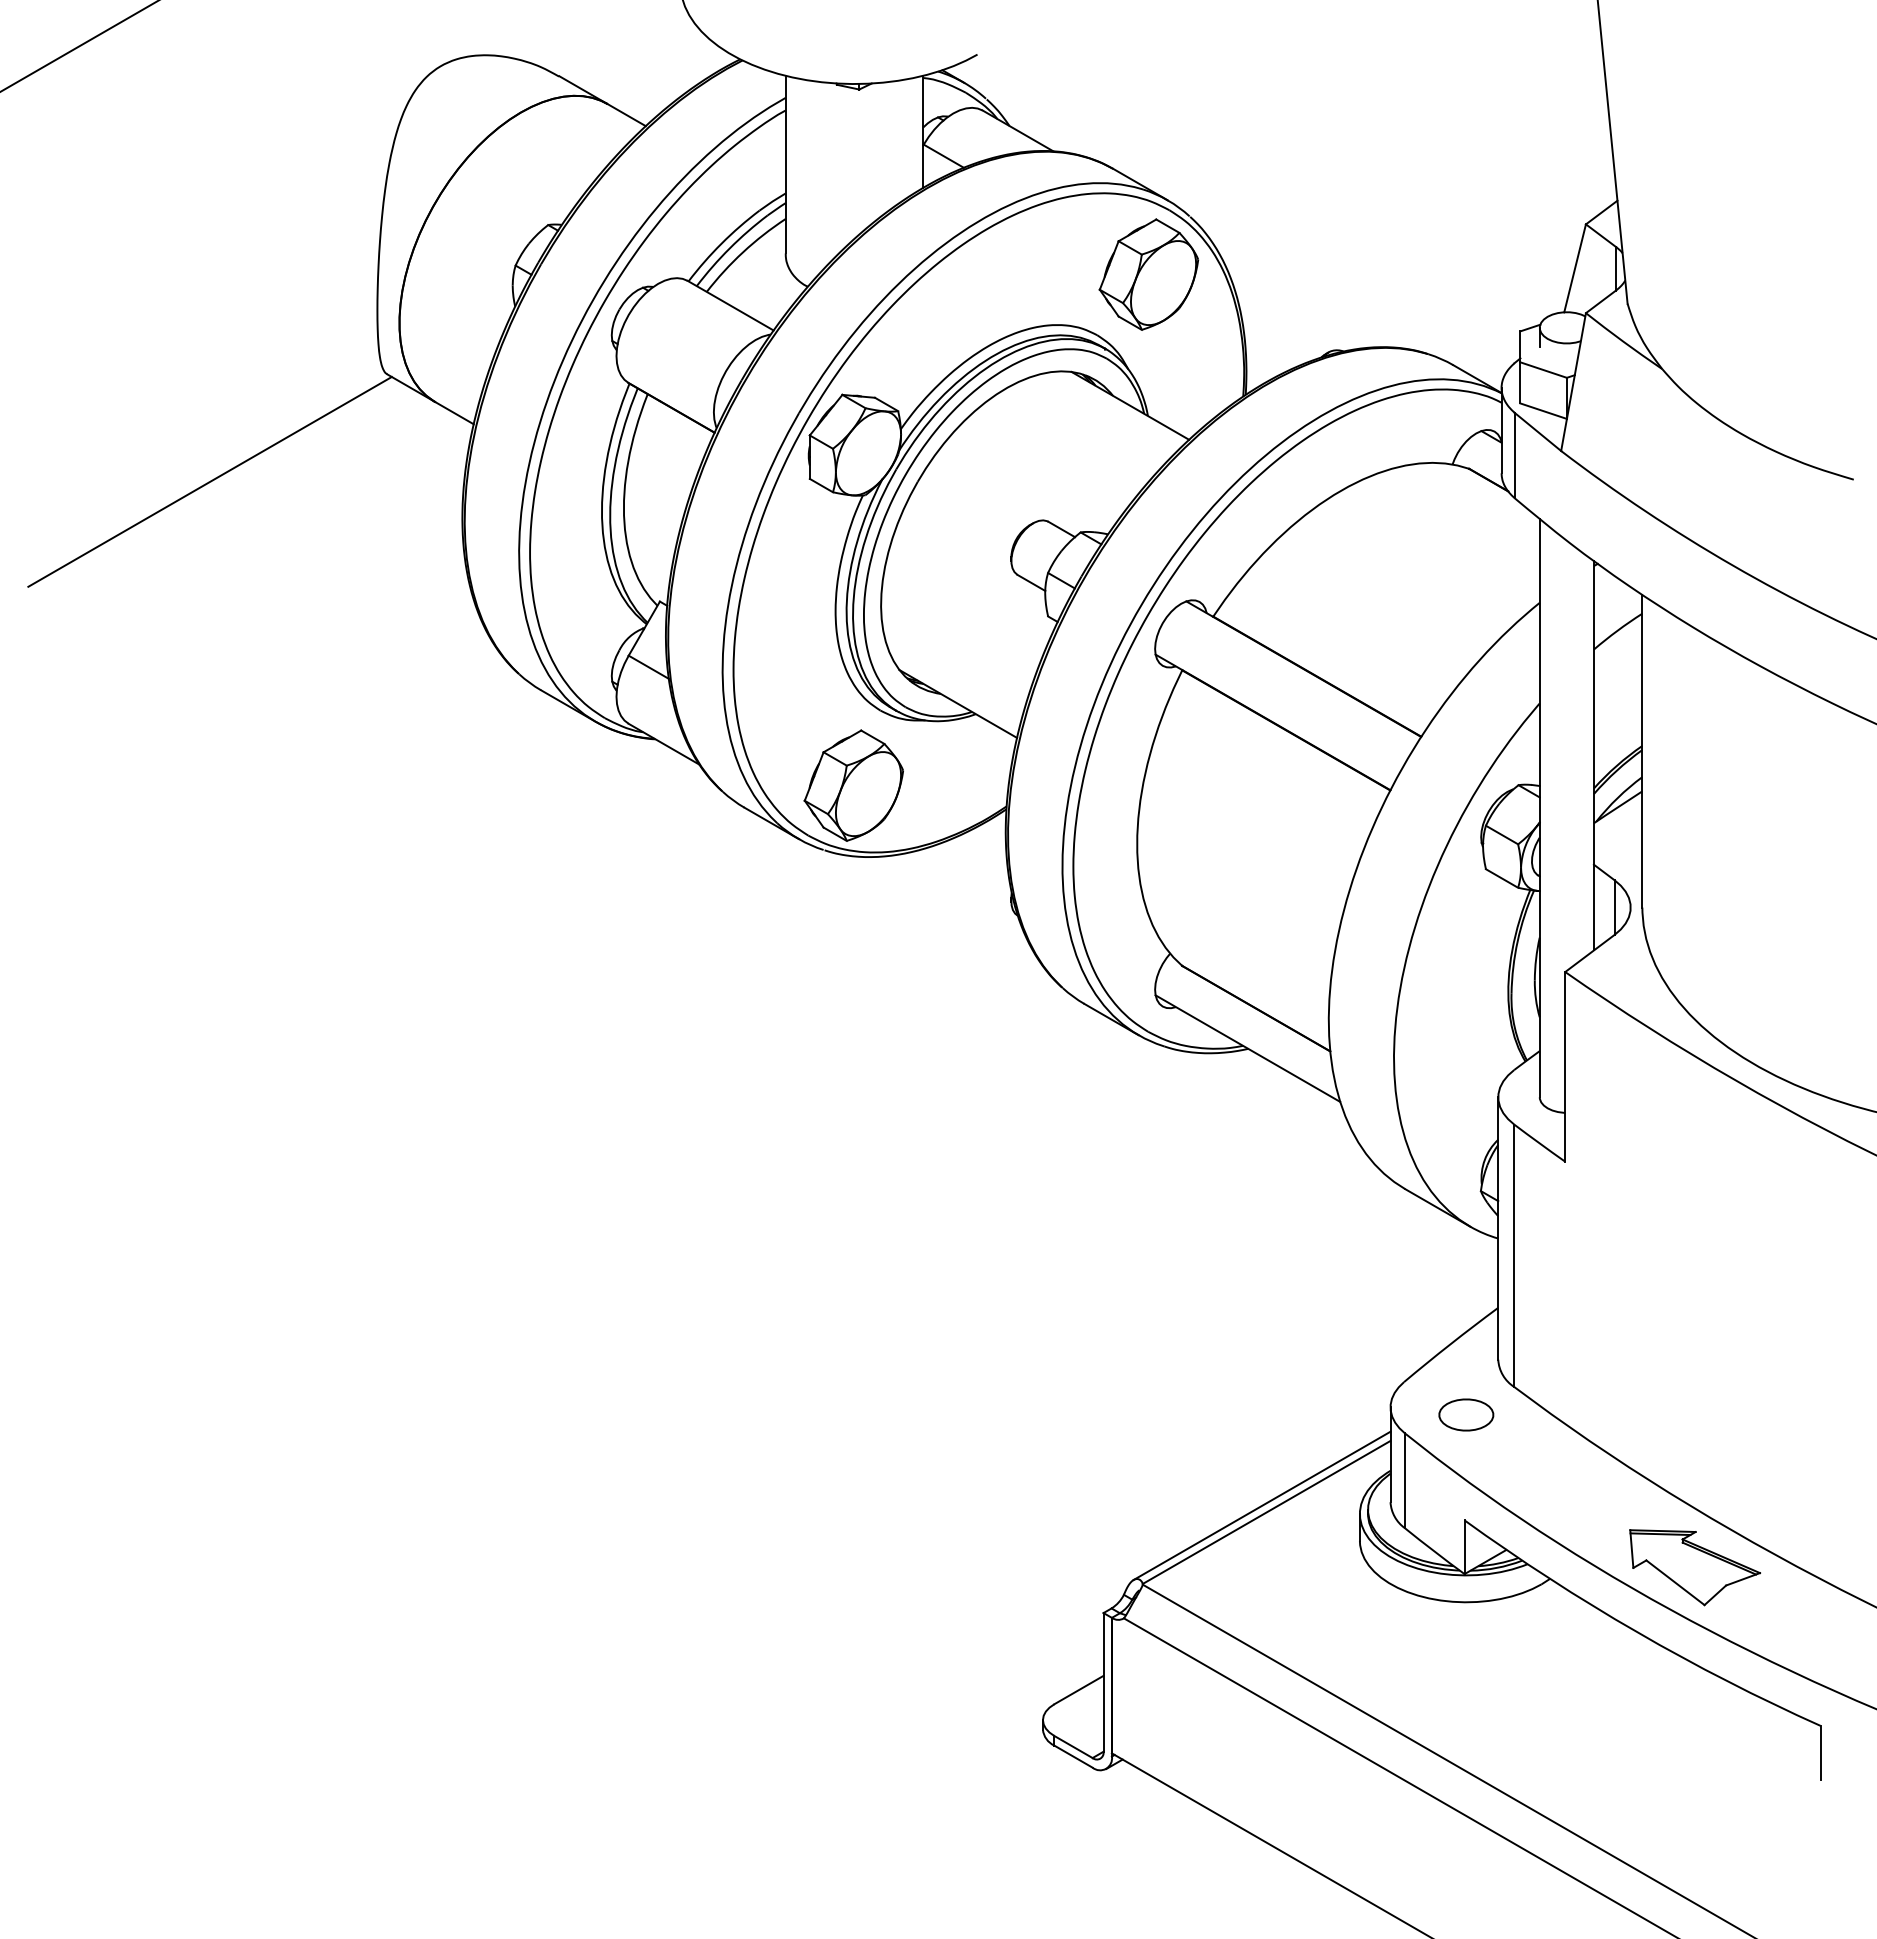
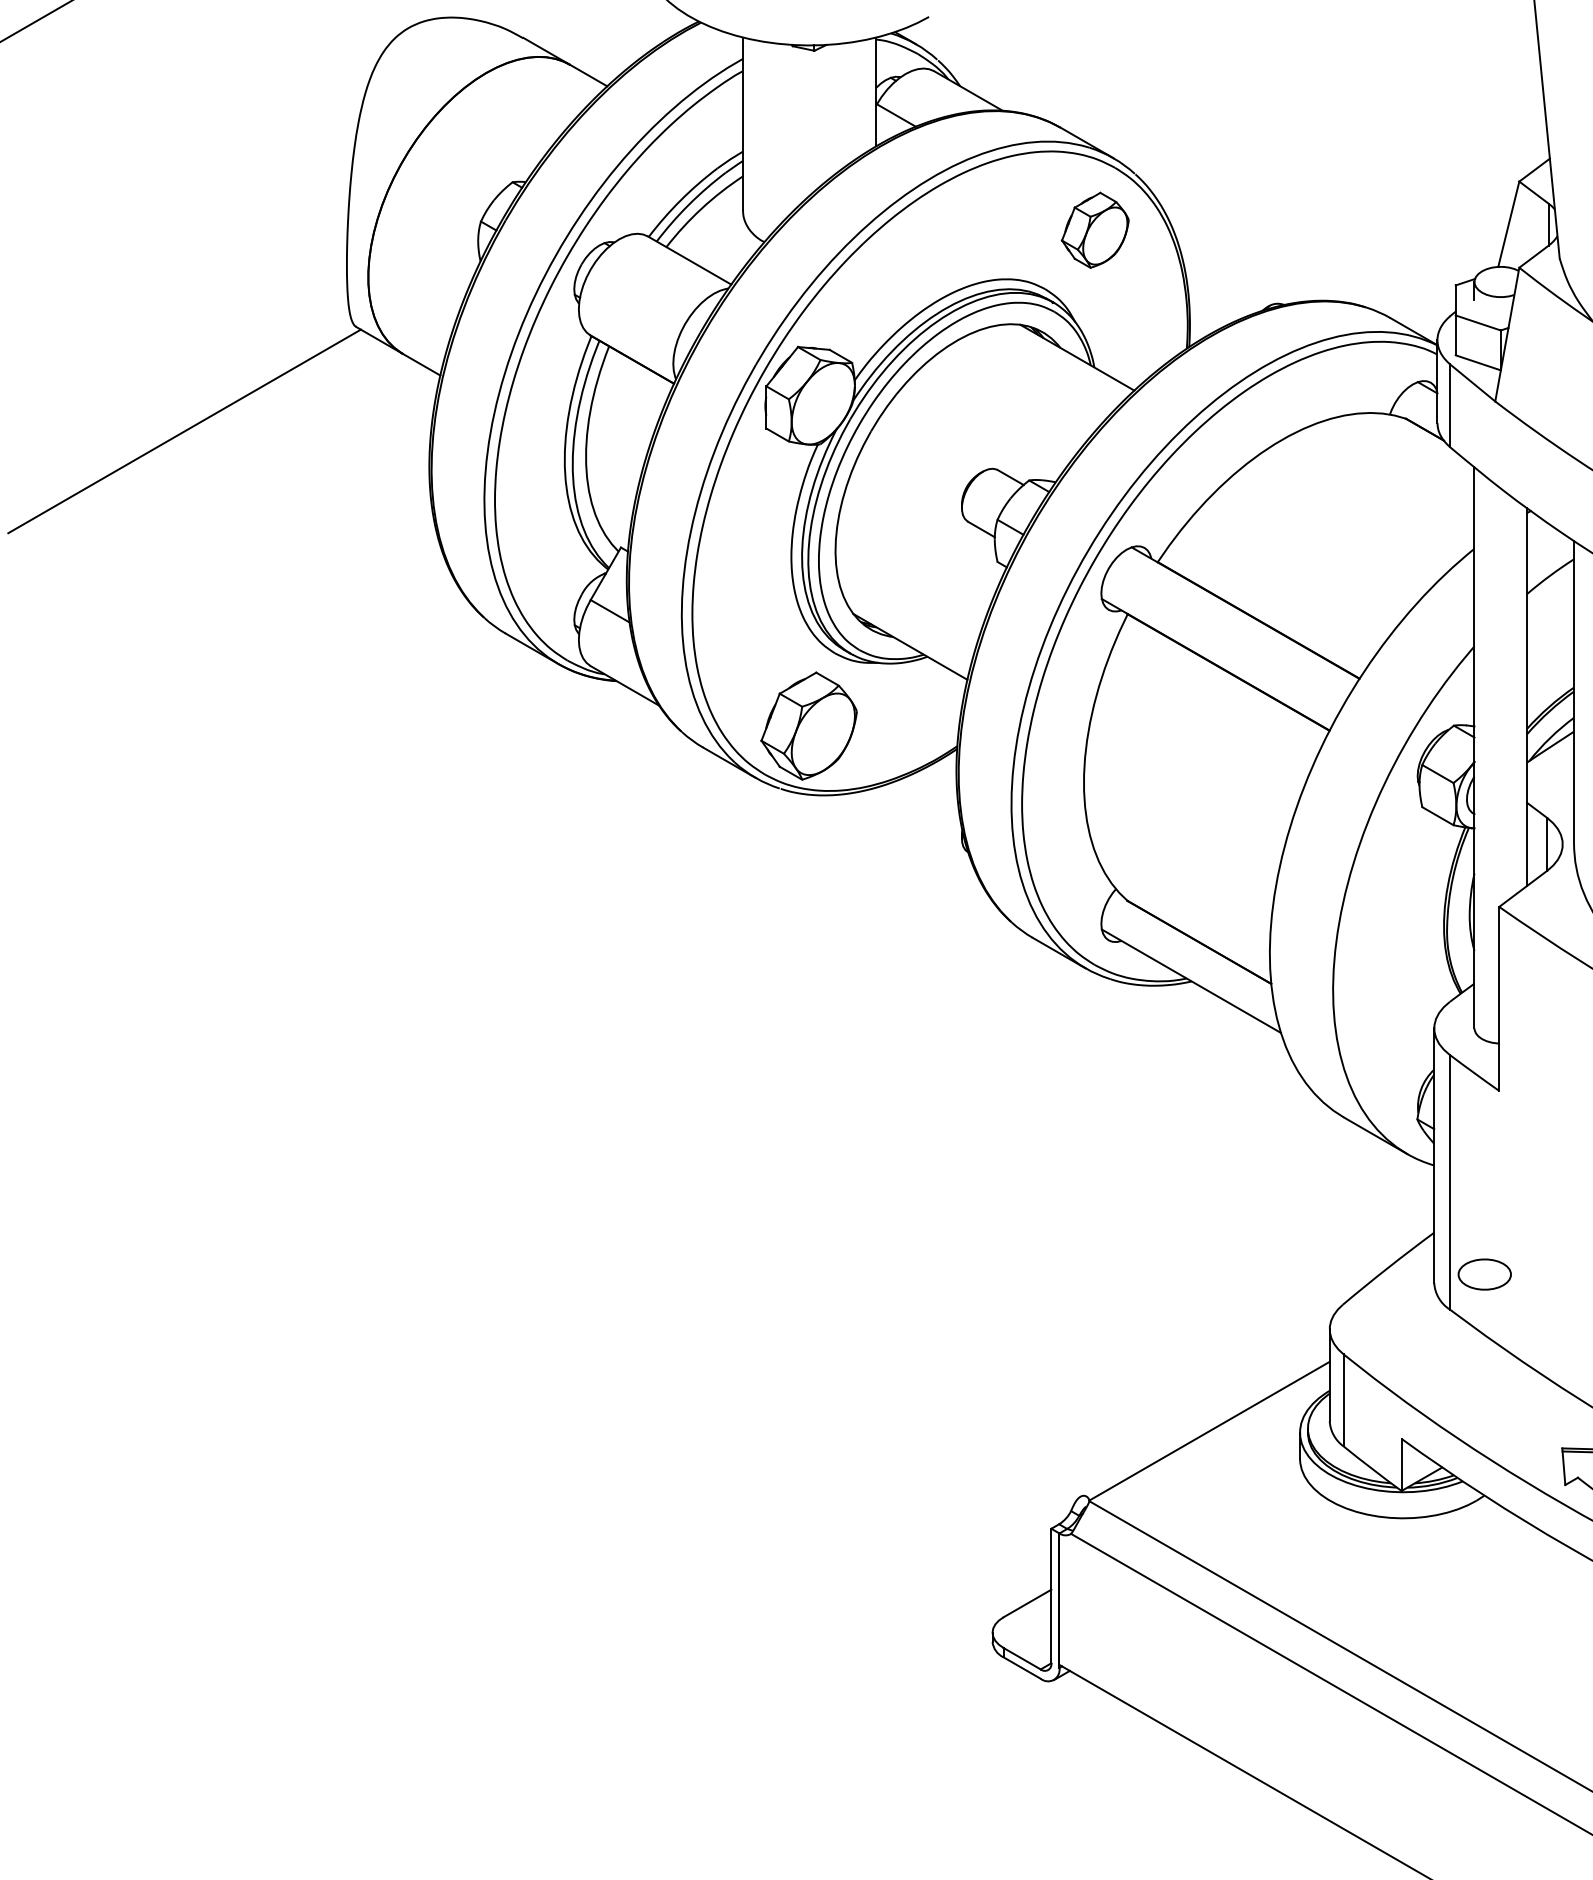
part: (1148, 274) -> (1094, 230), size x0.7
part: (1466, 1414) -> (1484, 1274), moved
line: (1261, 1505) -> (1204, 1424), removed

